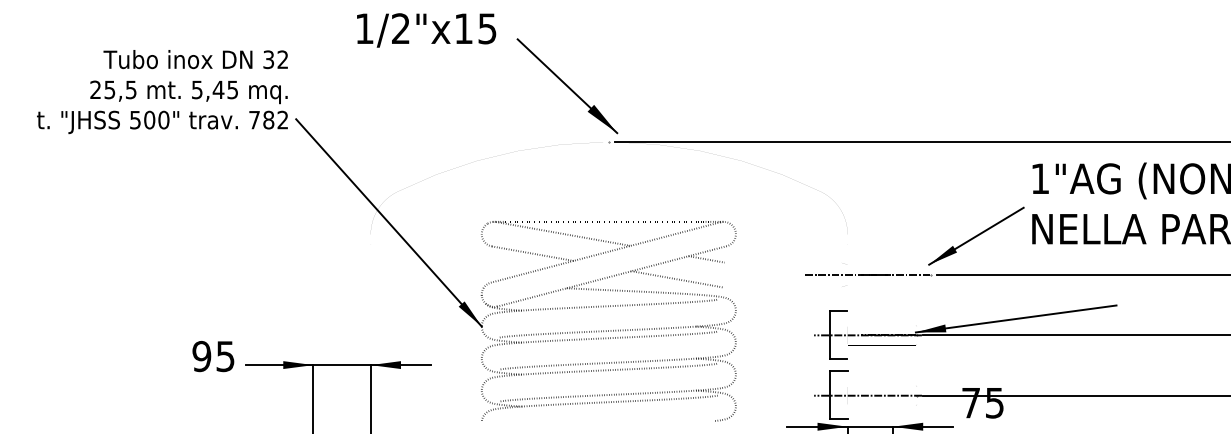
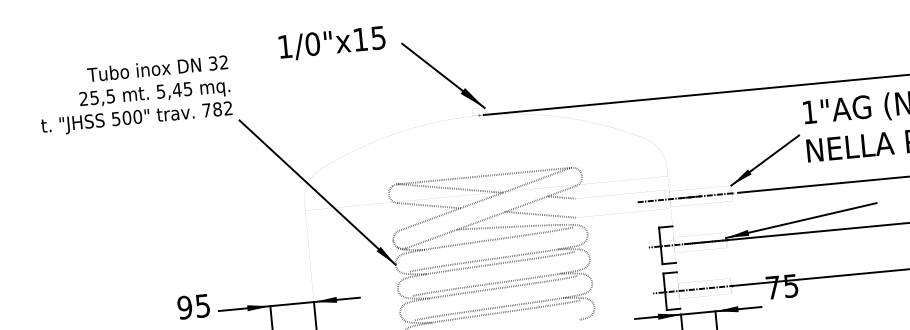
text: (400, 28) -> (312, 43), 1/2"x15 -> 1/0"x15
text: (162, 92) -> (134, 96), moved

